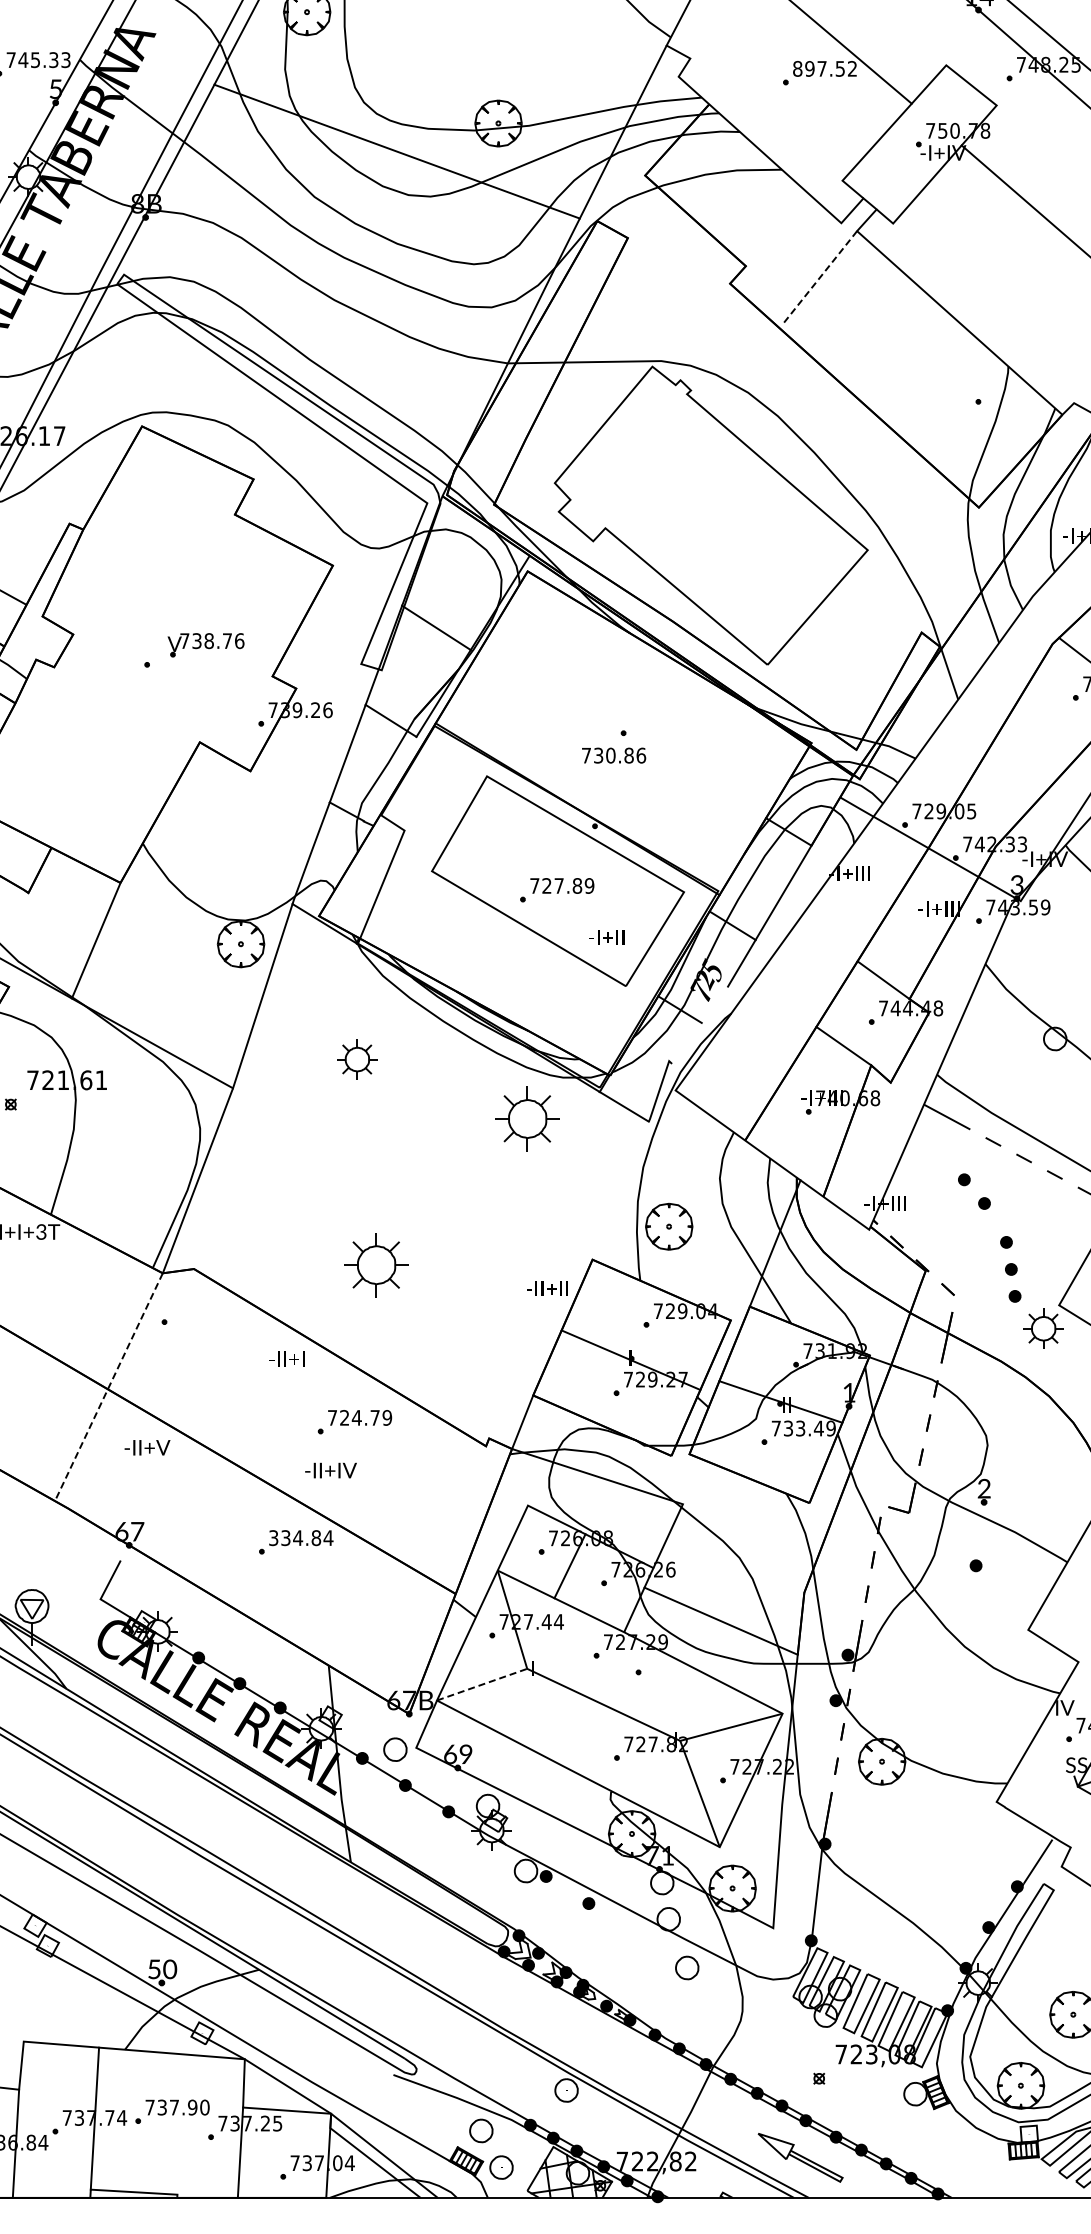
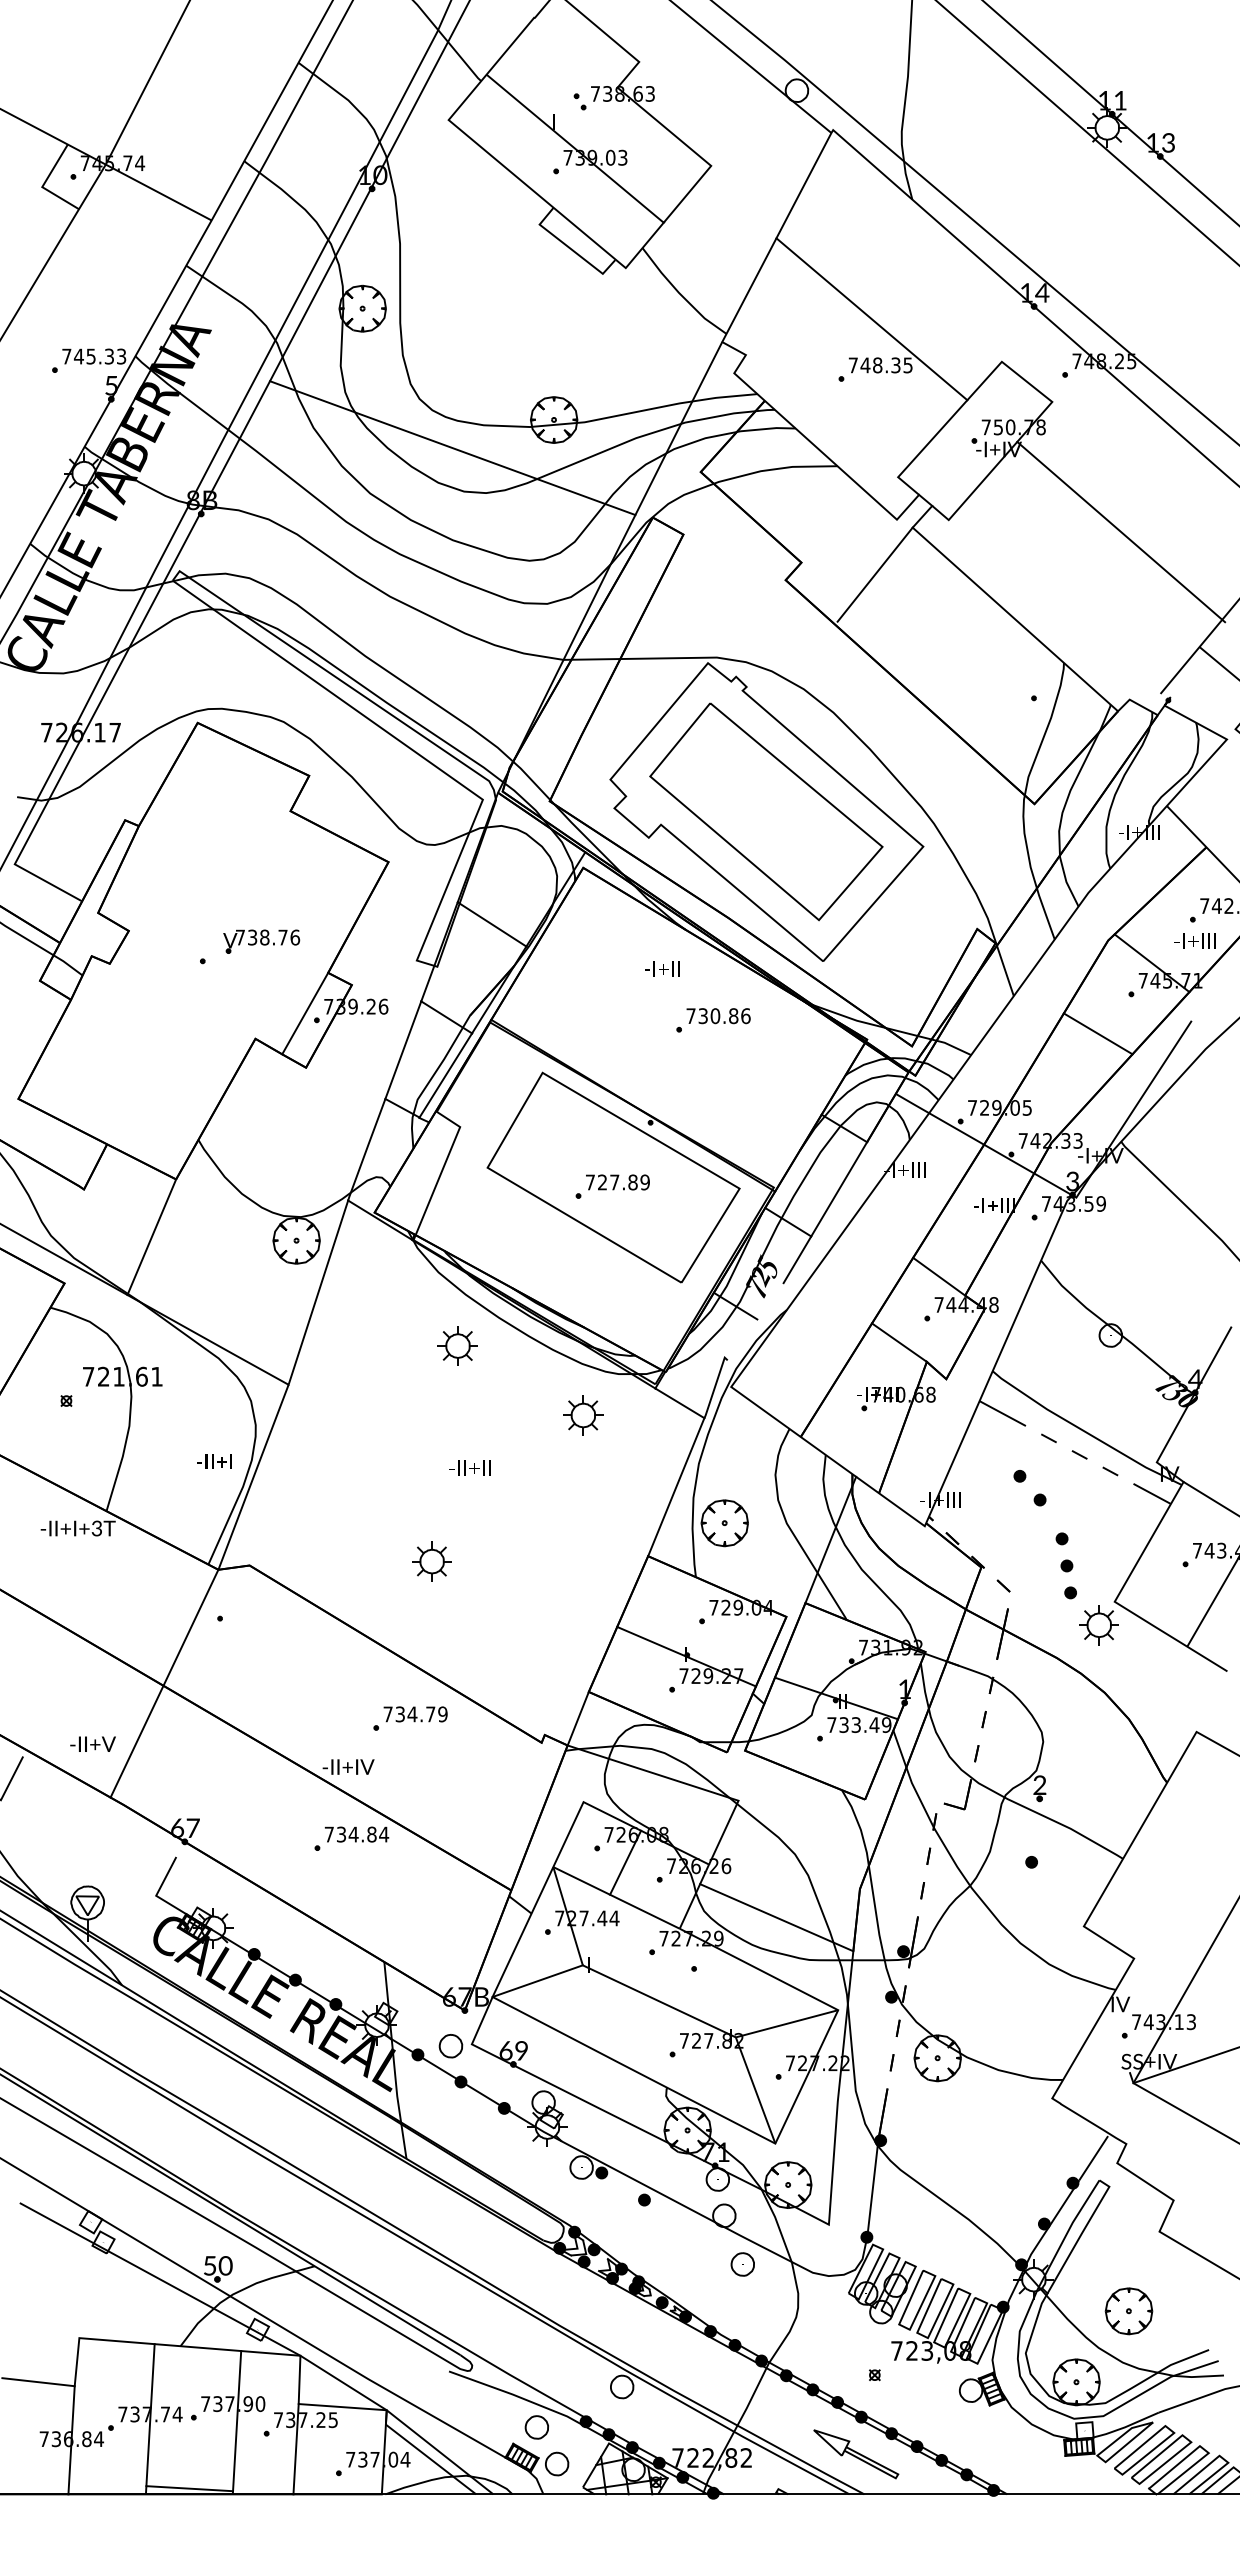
text: (824, 69) -> (880, 365), 897.52 -> 748.35
line: (818, 279) -> (874, 575), dashed -> solid
part: (710, 515) -> (766, 811), added
line: (249, 717) -> (305, 1013), added
line: (1041, 737) -> (1097, 1033), added
text: (613, 756) -> (718, 1016), moved
line: (389, 779) -> (445, 1075), added
text: (606, 937) -> (662, 968), moved
part: (356, 1059) -> (457, 1345), moved
part: (527, 1119) -> (583, 1415), size x0.62
line: (620, 1191) -> (676, 1487), added
part: (375, 1265) -> (431, 1561), size x0.62
text: (546, 1288) -> (469, 1467), moved
text: (286, 1359) -> (214, 1461), moved
line: (108, 1388) -> (164, 1684), dashed -> solid
text: (343, 1418) -> (399, 1714), 724.79 -> 734.79
text: (146, 1447) -> (92, 1743), moved
text: (330, 1470) -> (348, 1766), moved
text: (272, 1538) -> (328, 1834), 334.84 -> 734.84
line: (481, 1685) -> (537, 1981), dashed -> solid
line: (181, 2125) -> (237, 2421), added

